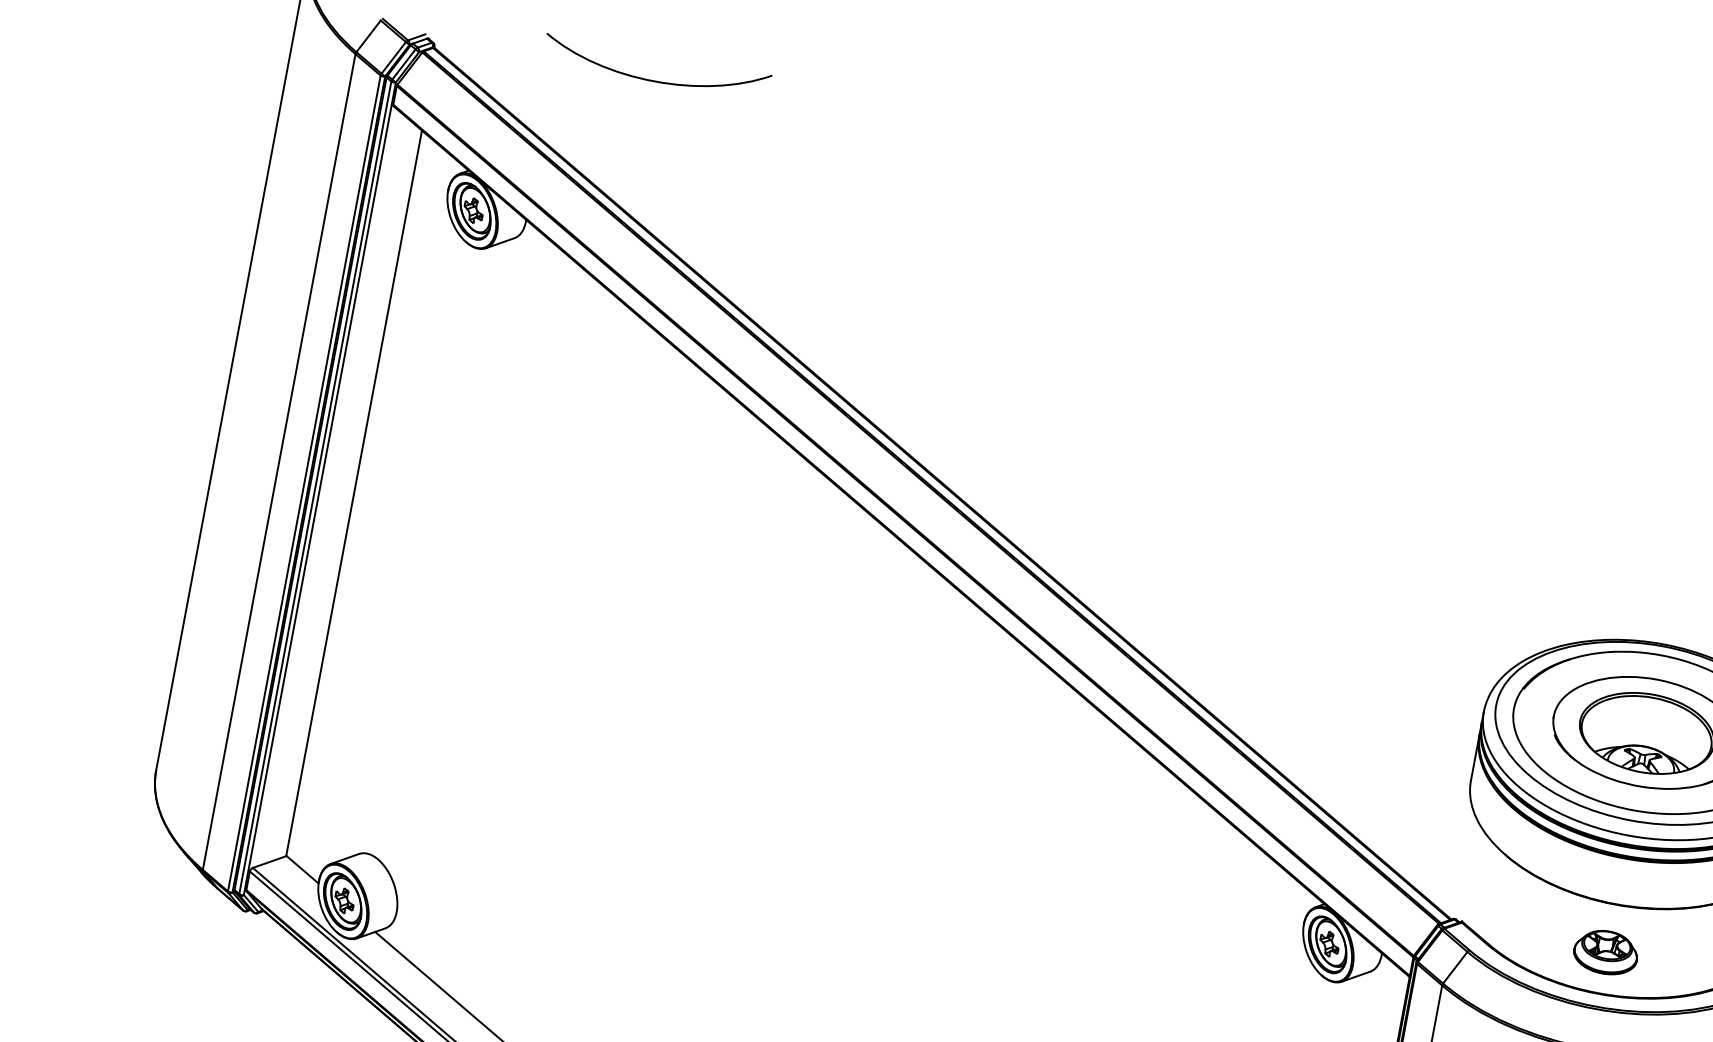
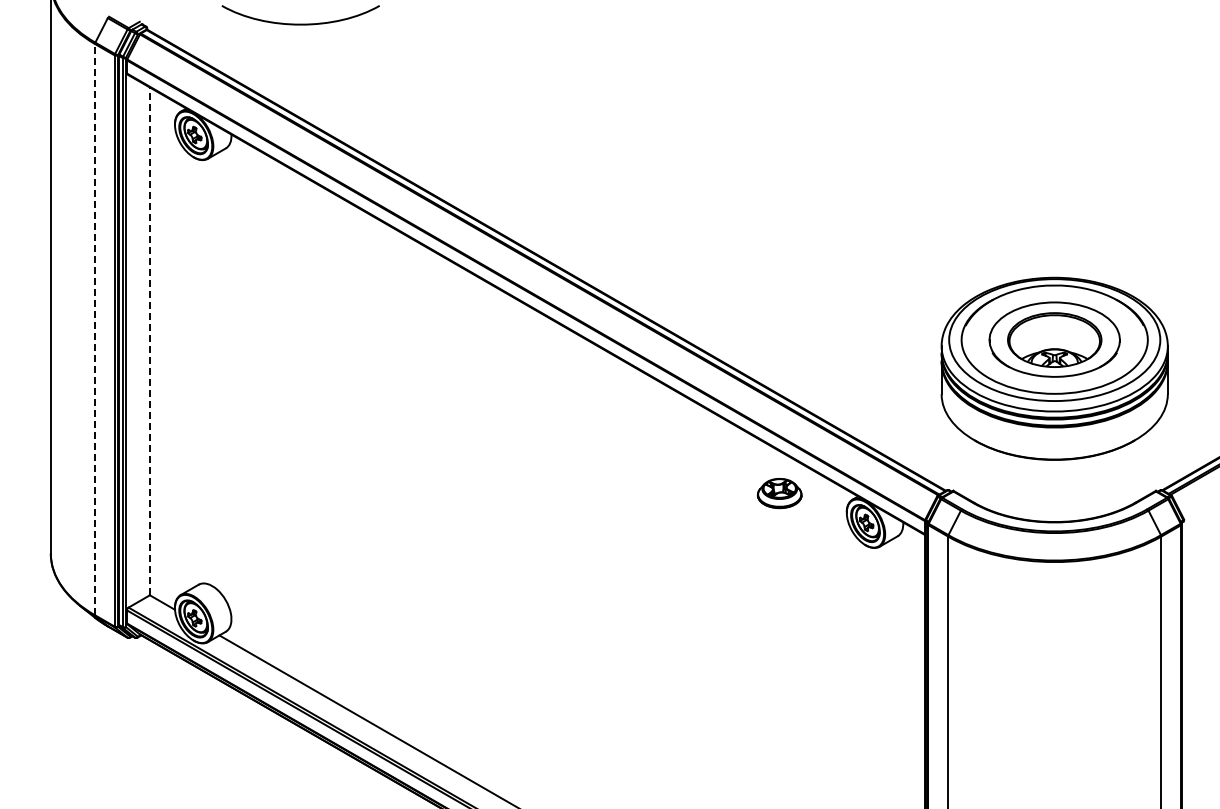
line: (279, 461) -> (95, 329), solid -> dashed
line: (353, 493) -> (149, 341), solid -> dashed
part: (1605, 952) -> (779, 493), moved

